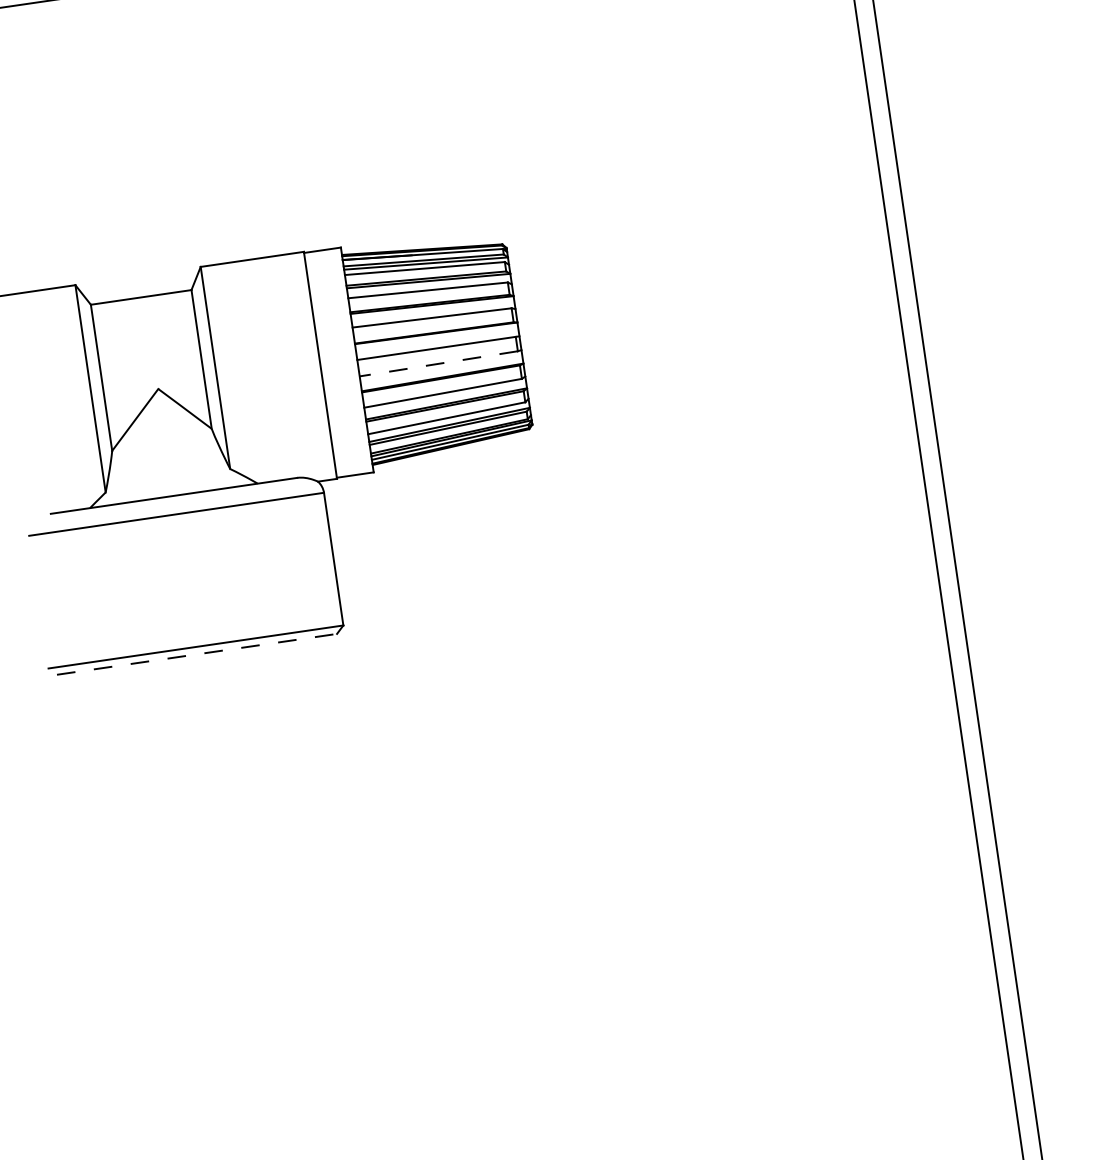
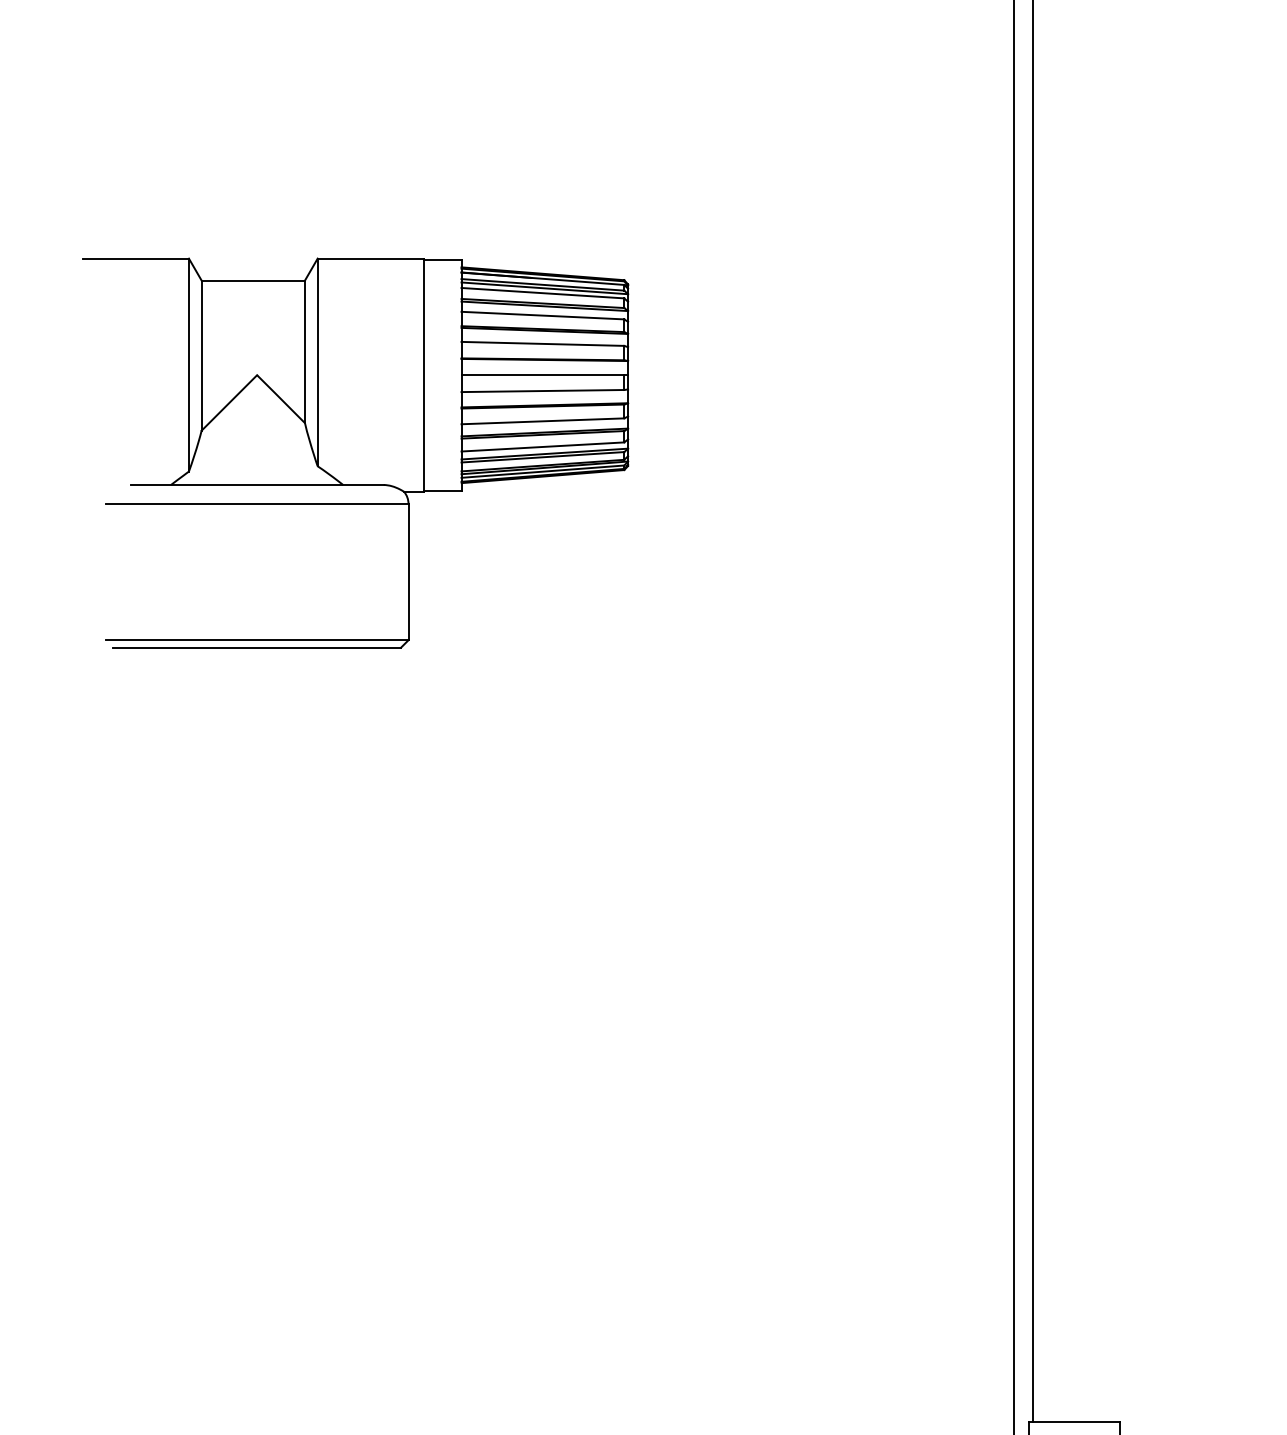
line: (438, 364) -> (542, 391), dashed -> solid
line: (197, 654) -> (257, 647), dashed -> solid

